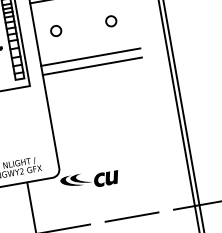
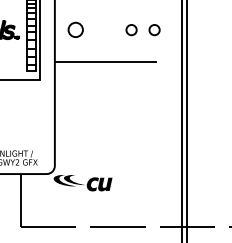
circle: (133, 17) -> (154, 30), added
circle: (56, 31) -> (75, 30), size x1.4
line: (91, 66) -> (104, 71), removed

